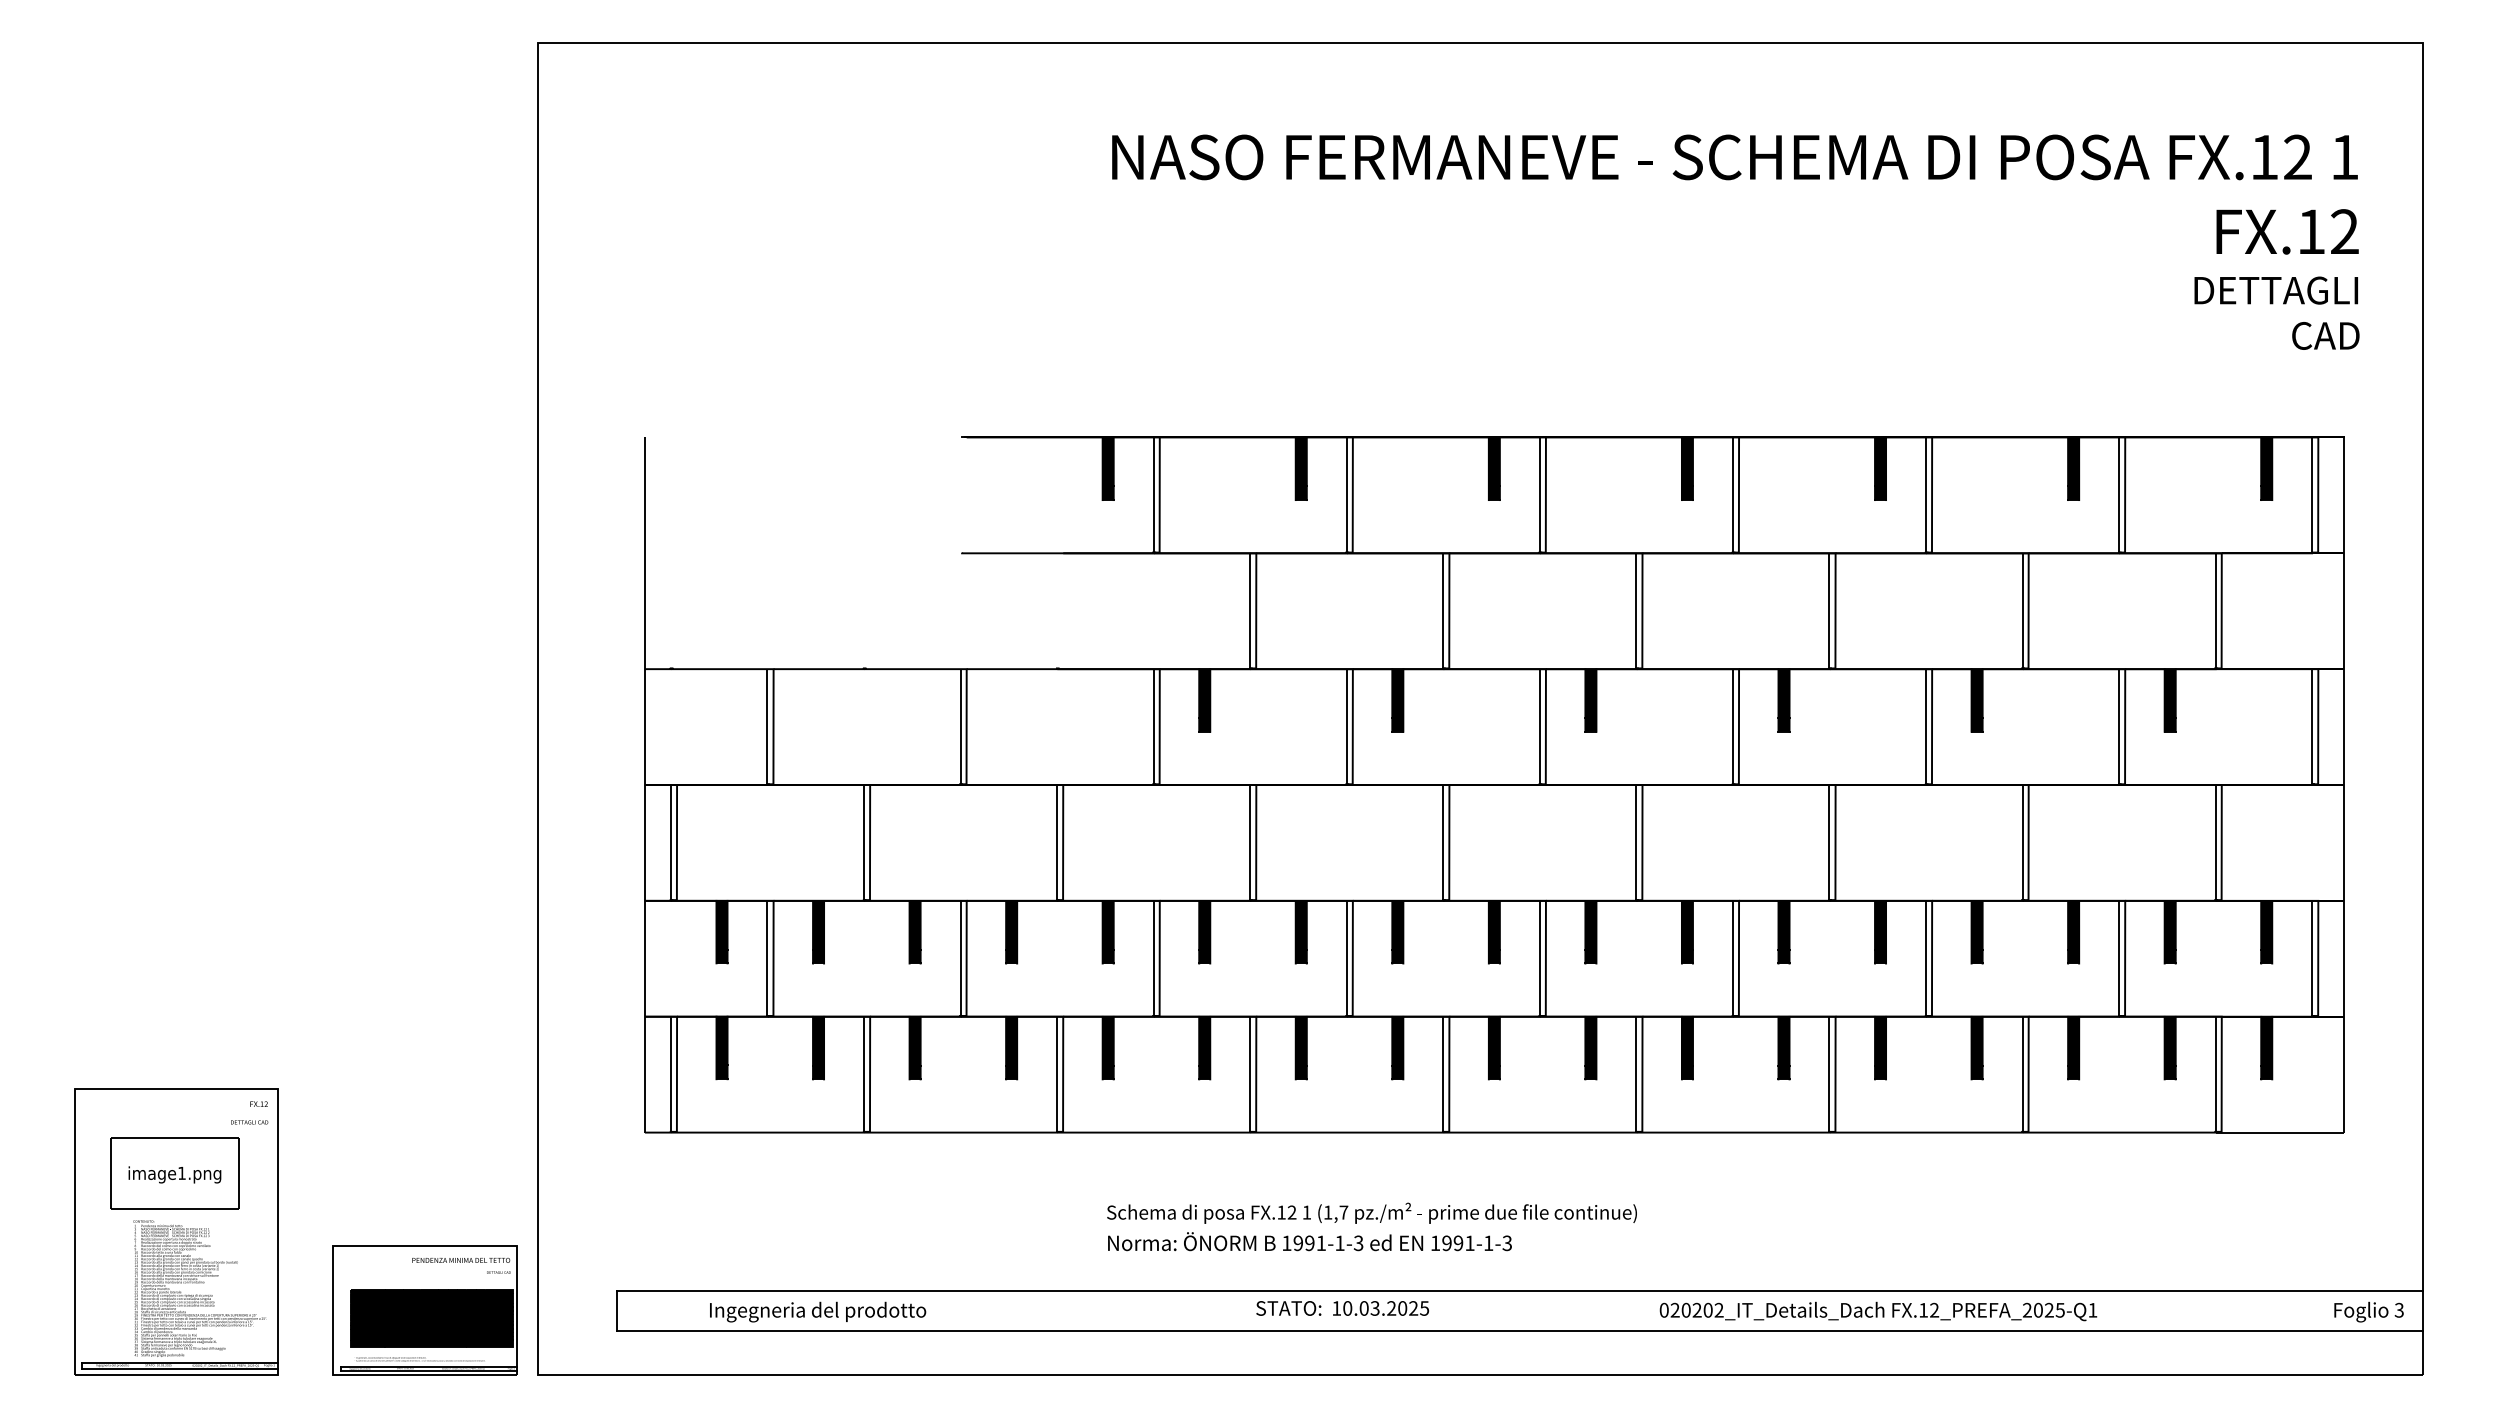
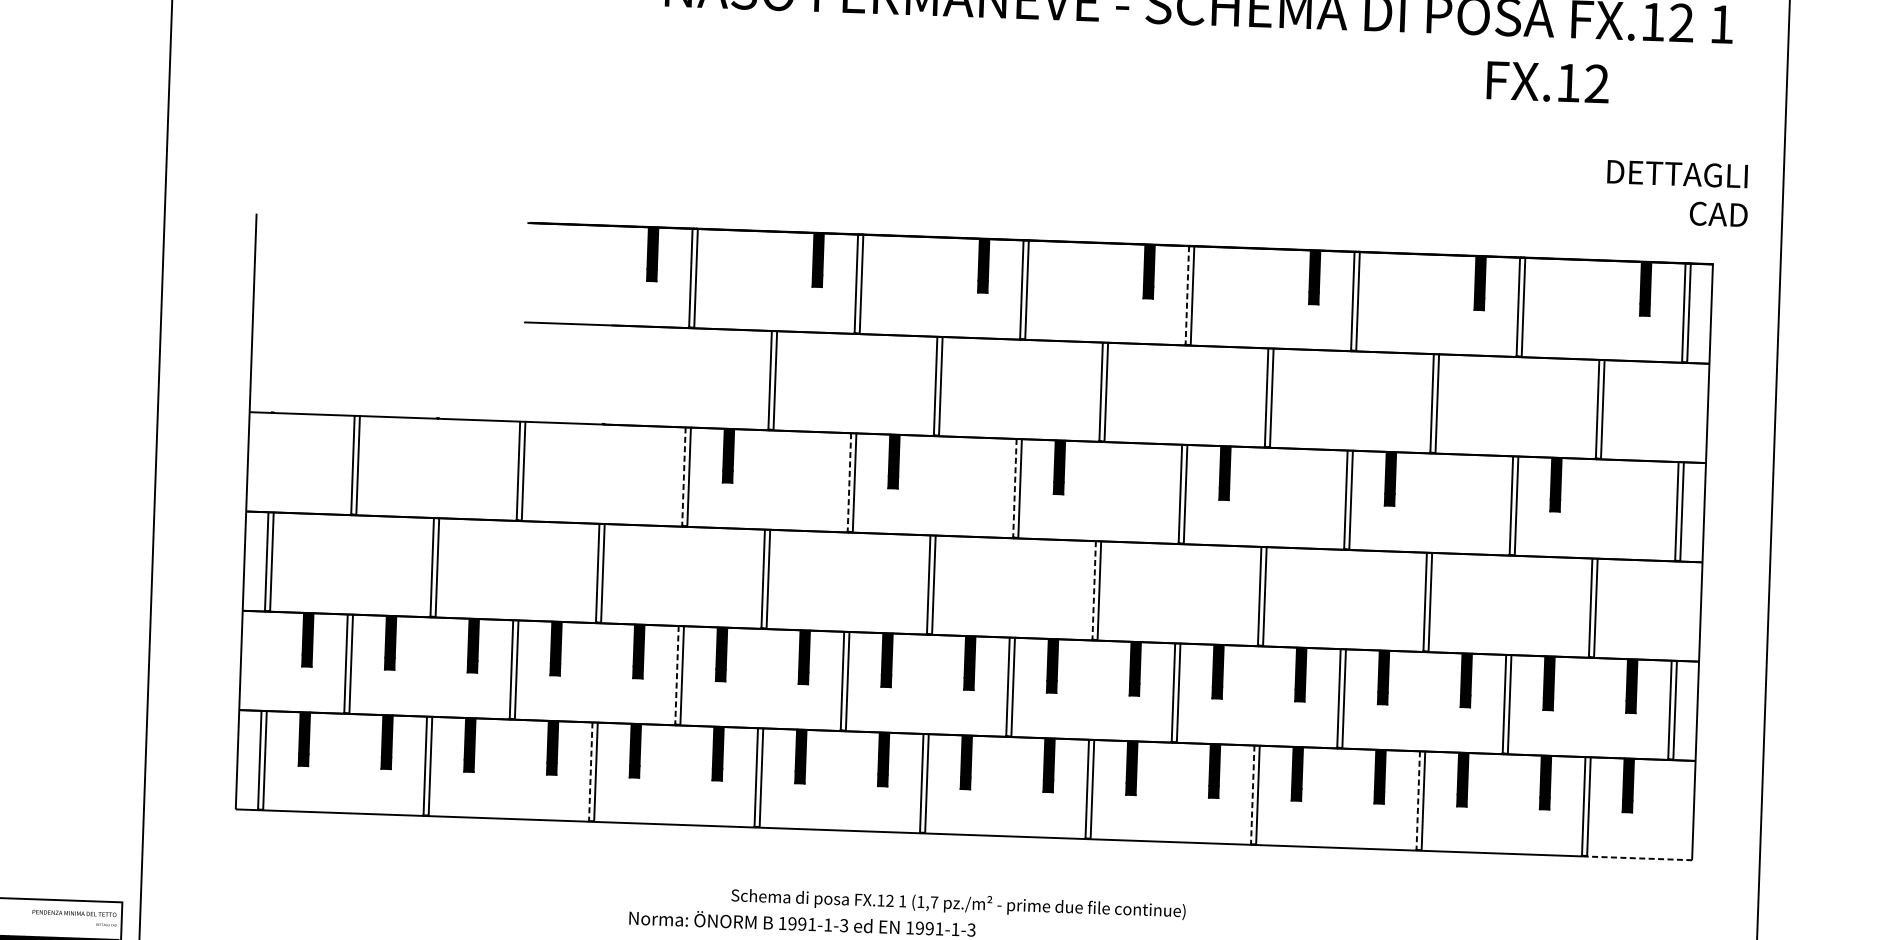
text: (2287, 231) -> (1547, 81), moved
text: (2276, 312) -> (1677, 192), moved
line: (1732, 495) -> (1186, 295), solid -> dashed
line: (1153, 726) -> (683, 476), solid -> dashed
line: (1346, 726) -> (849, 482), solid -> dashed
line: (1539, 726) -> (1014, 488), solid -> dashed
line: (1636, 842) -> (1094, 590), solid -> dashed
line: (1153, 958) -> (676, 675), solid -> dashed
line: (1057, 1074) -> (591, 771), solid -> dashed
line: (1829, 1074) -> (1252, 795), solid -> dashed
line: (2022, 1074) -> (1418, 800), solid -> dashed
line: (2280, 1132) -> (1637, 858), solid -> dashed
text: (1371, 1212) -> (958, 903), moved

